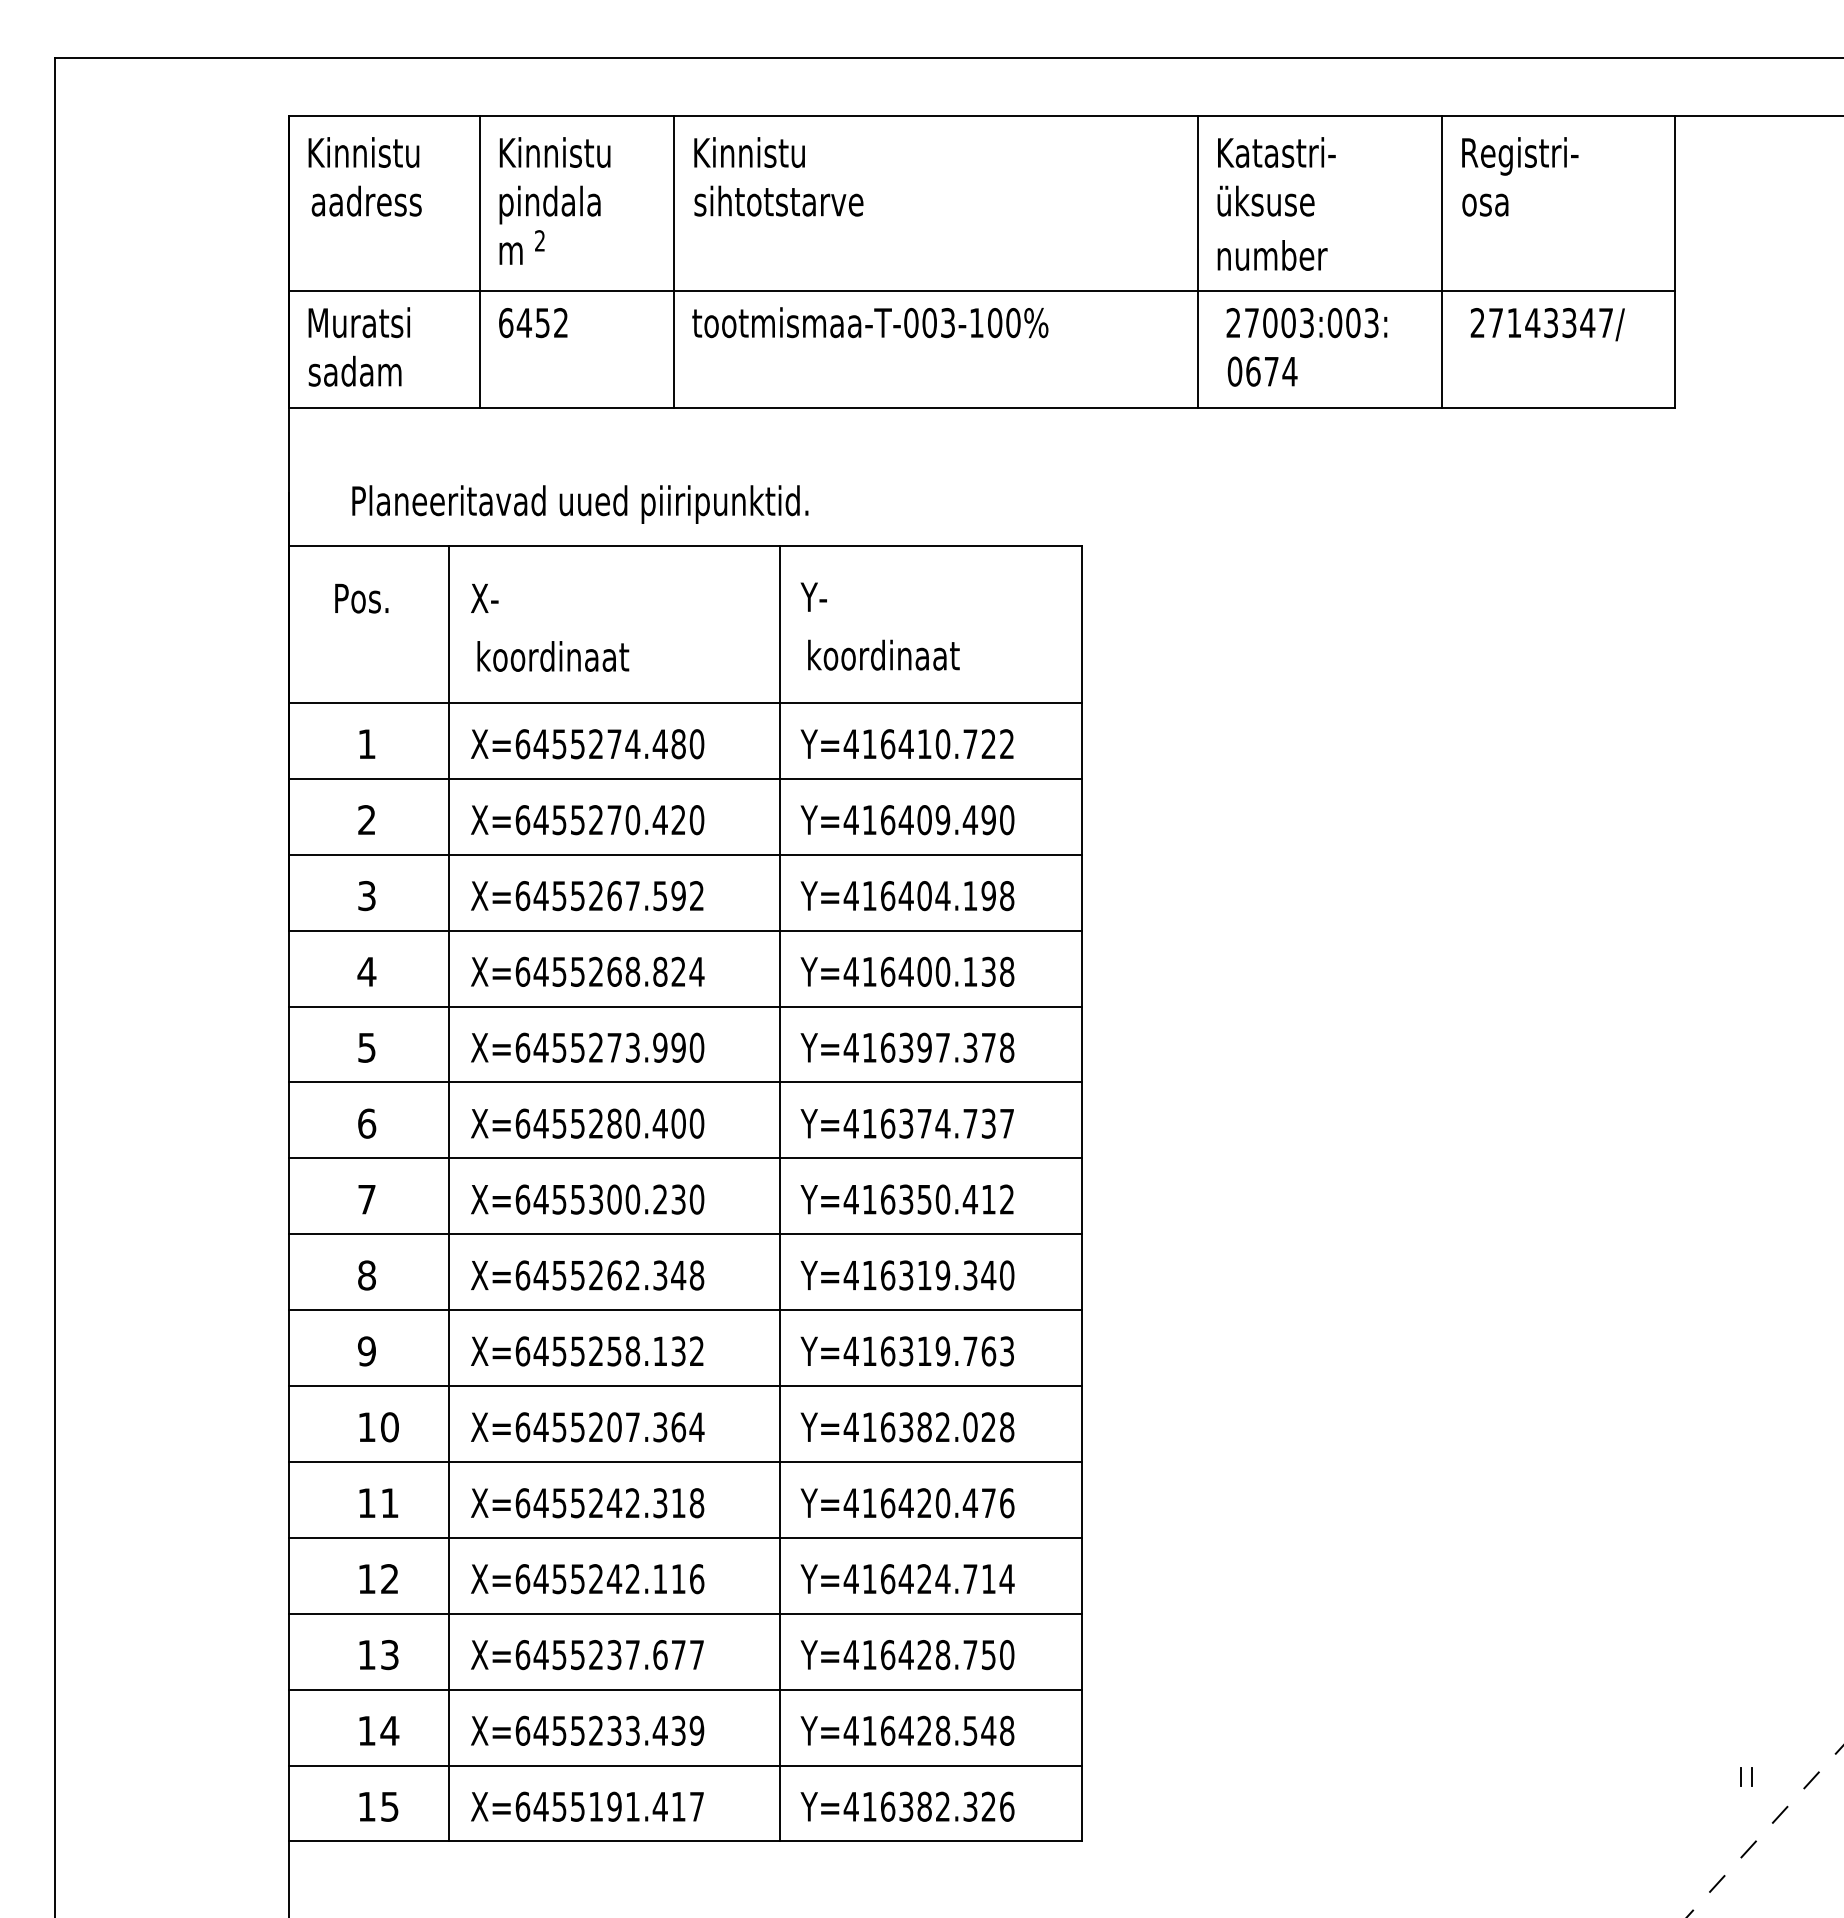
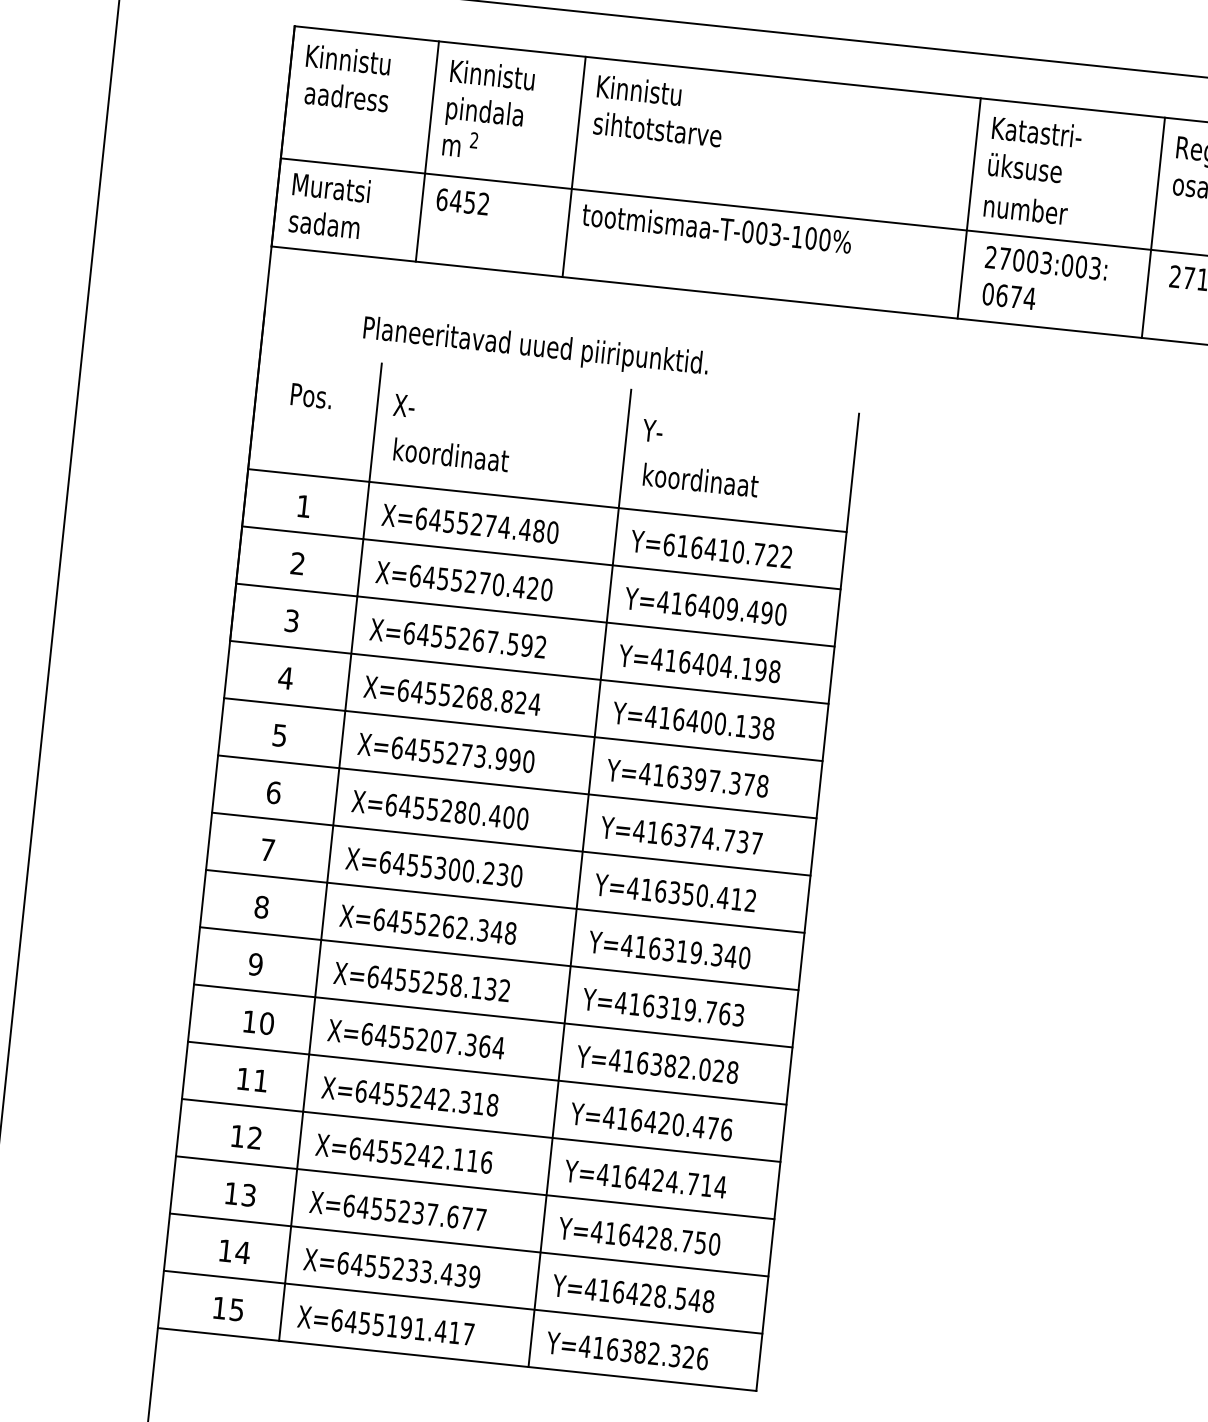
text: (580, 504) -> (536, 348), moved
line: (685, 546) -> (559, 382), removed
text: (850, 744) -> (668, 545), Y=416410.722 -> Y=616410.722

